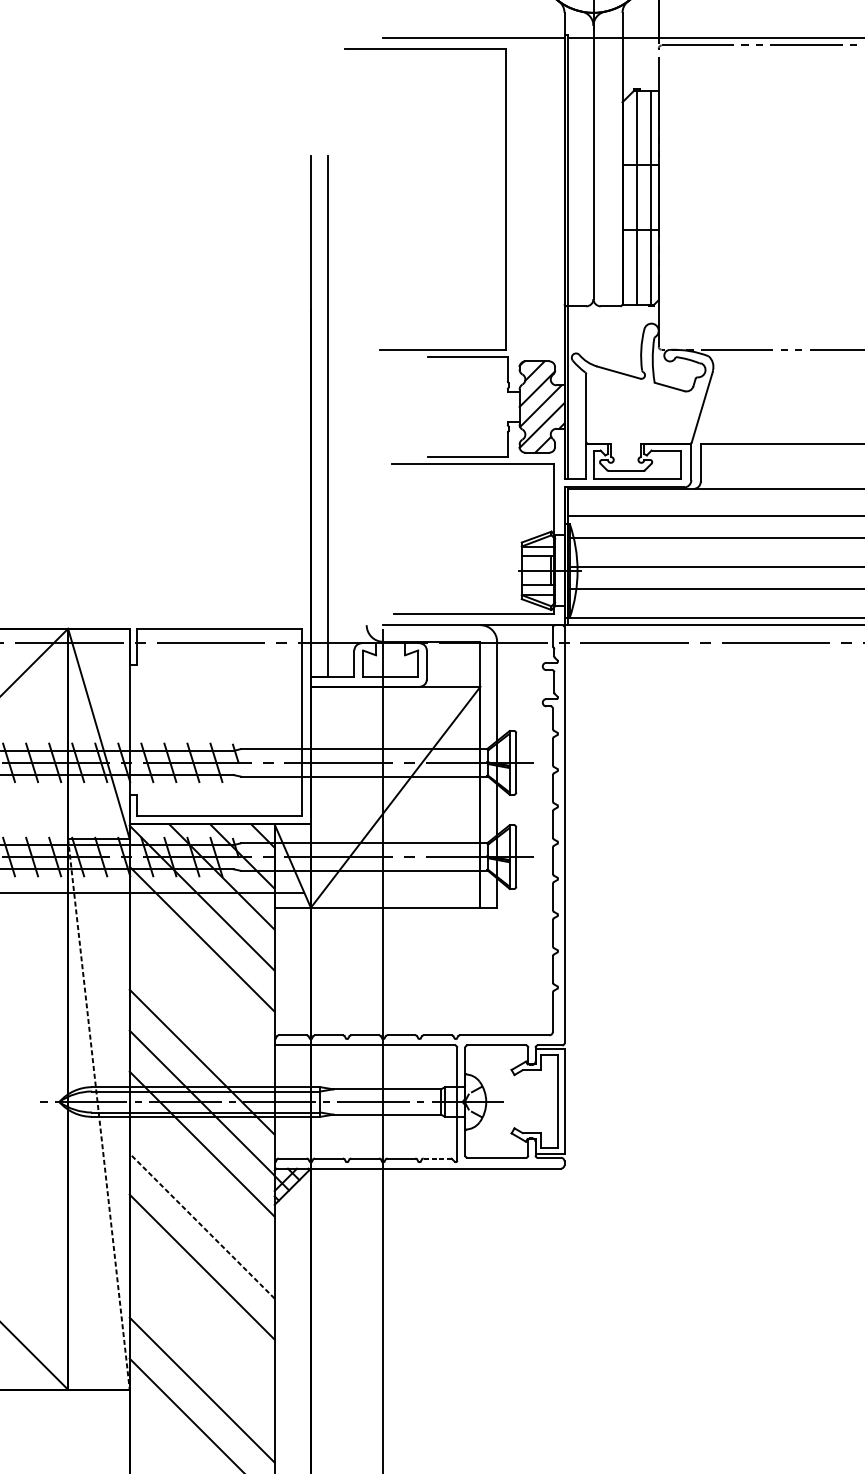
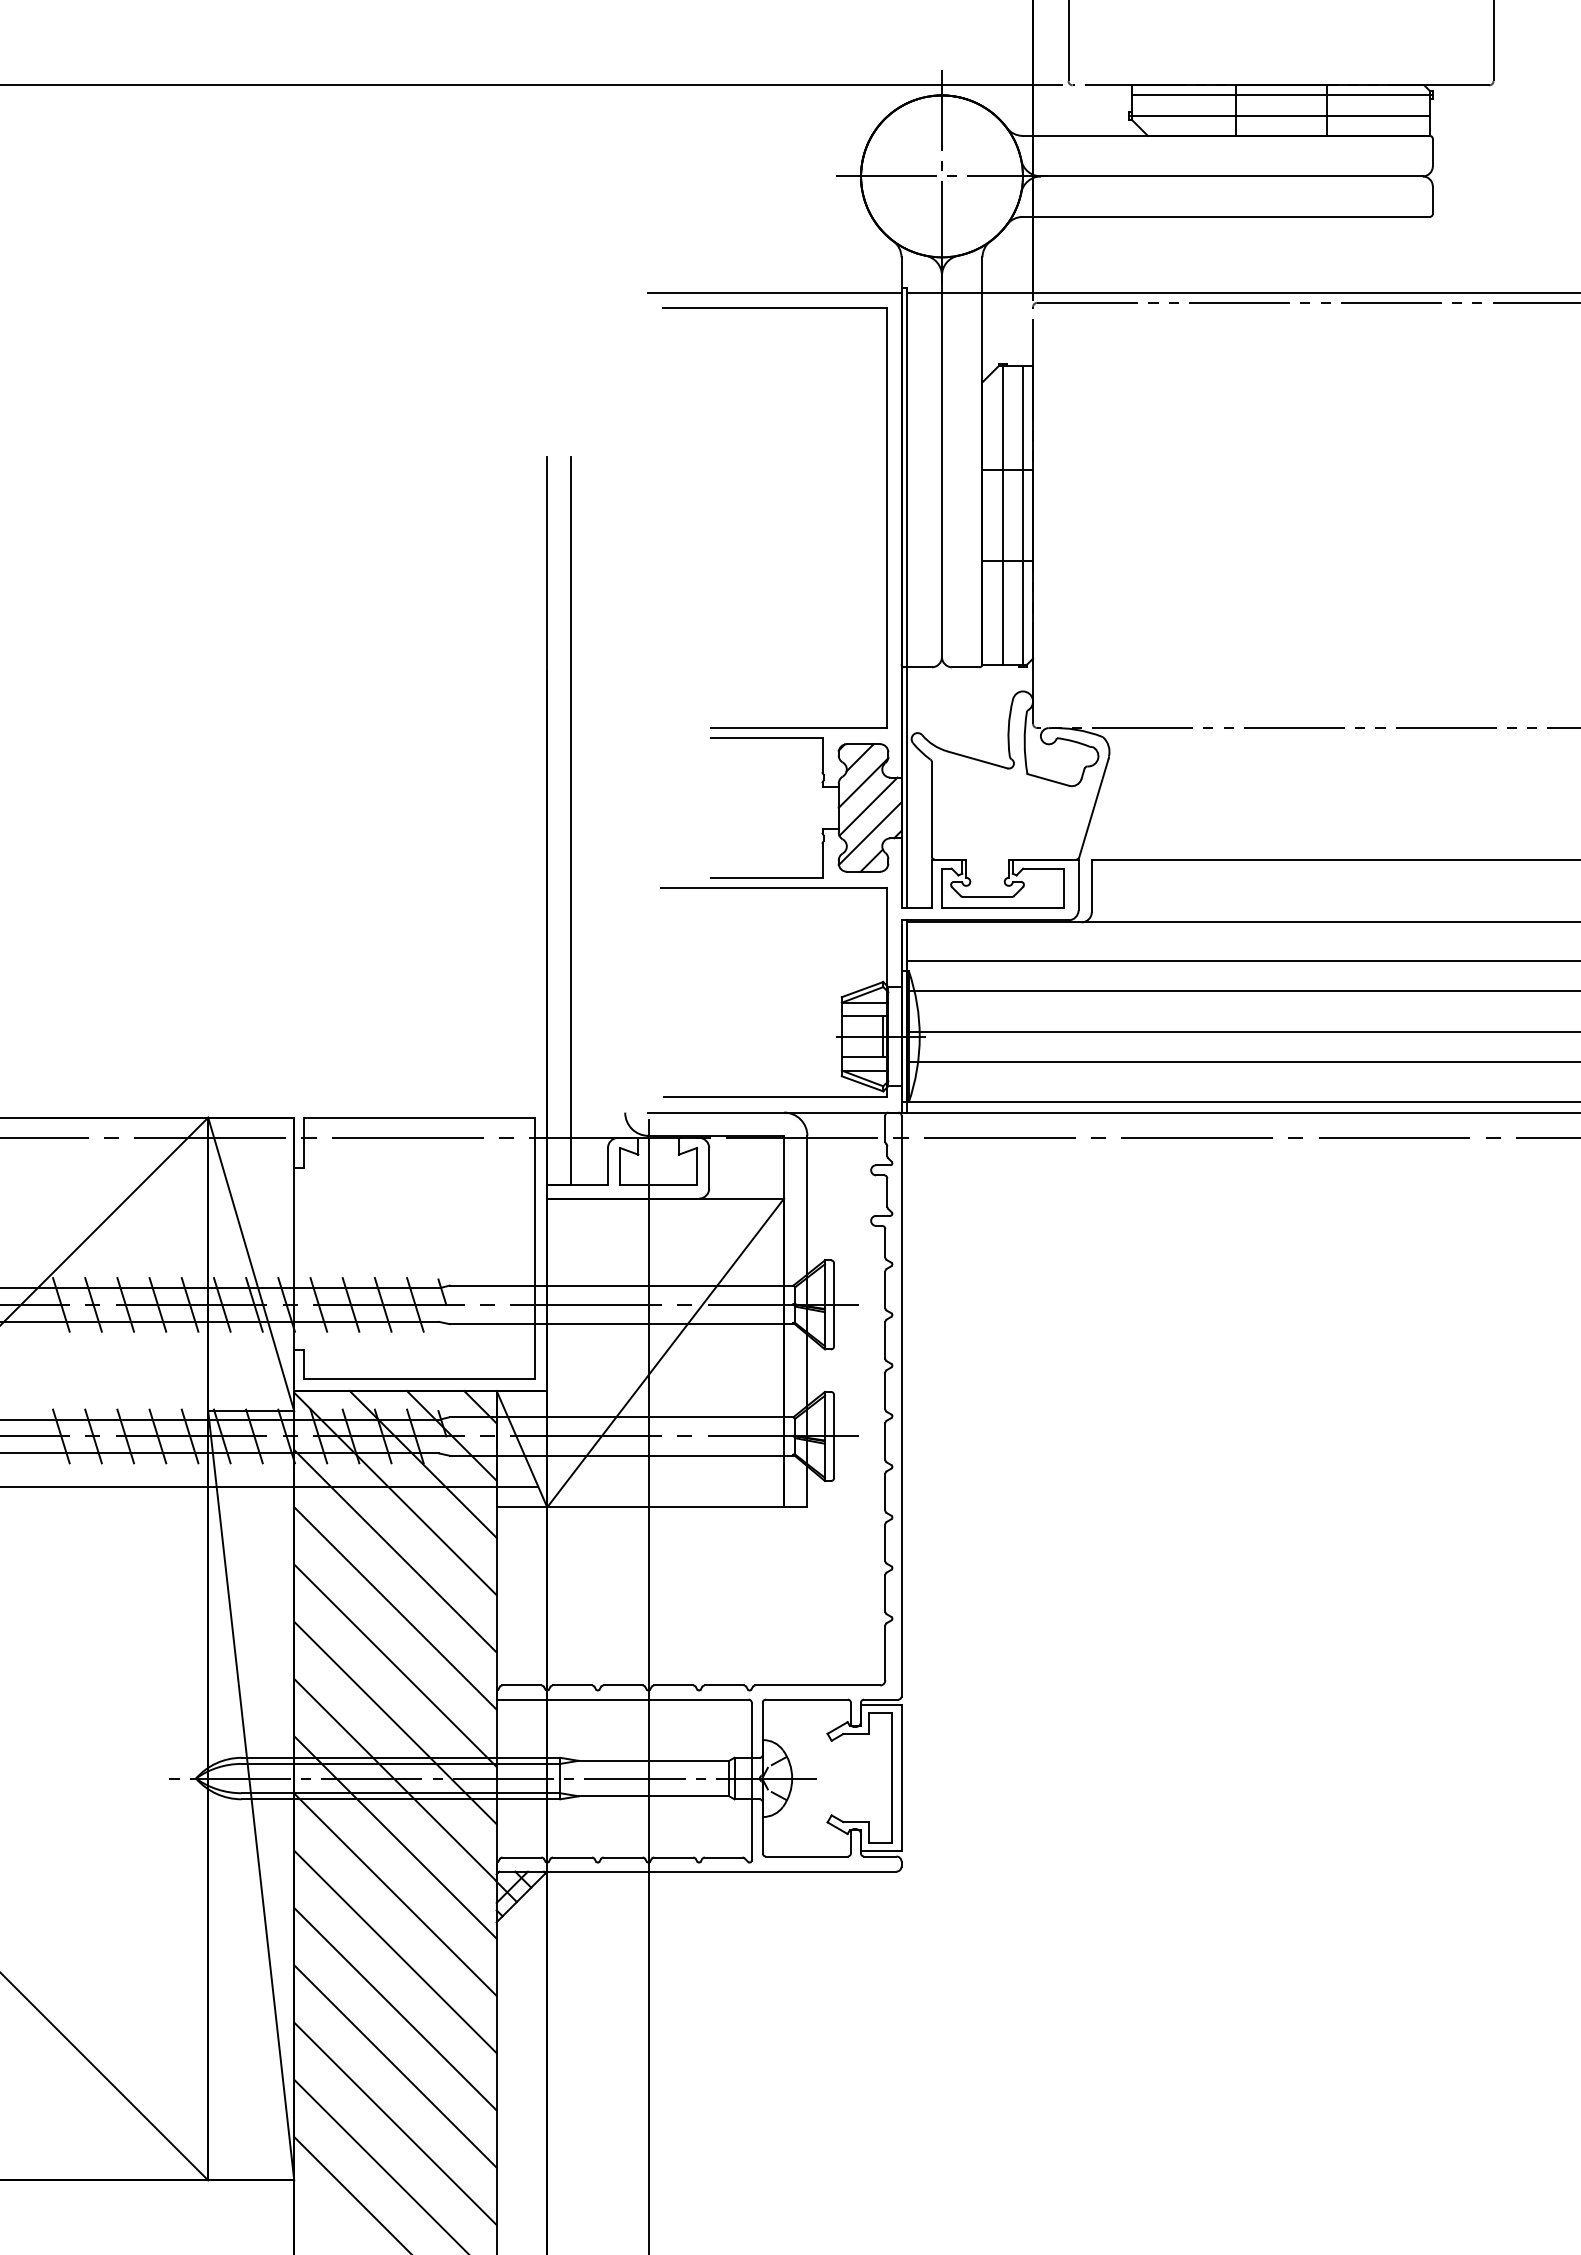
part: (505, 199) -> (886, 517), moved
line: (202, 980) -> (395, 1608), added
line: (202, 1021) -> (395, 1665), added
line: (99, 1114) -> (251, 1795), dashed -> solid
line: (437, 1158) -> (723, 1857), dashed -> solid
line: (202, 1185) -> (395, 1894), added
line: (202, 1225) -> (395, 1951), dashed -> solid
line: (202, 1308) -> (395, 2066), added
line: (202, 1348) -> (395, 2123), added

